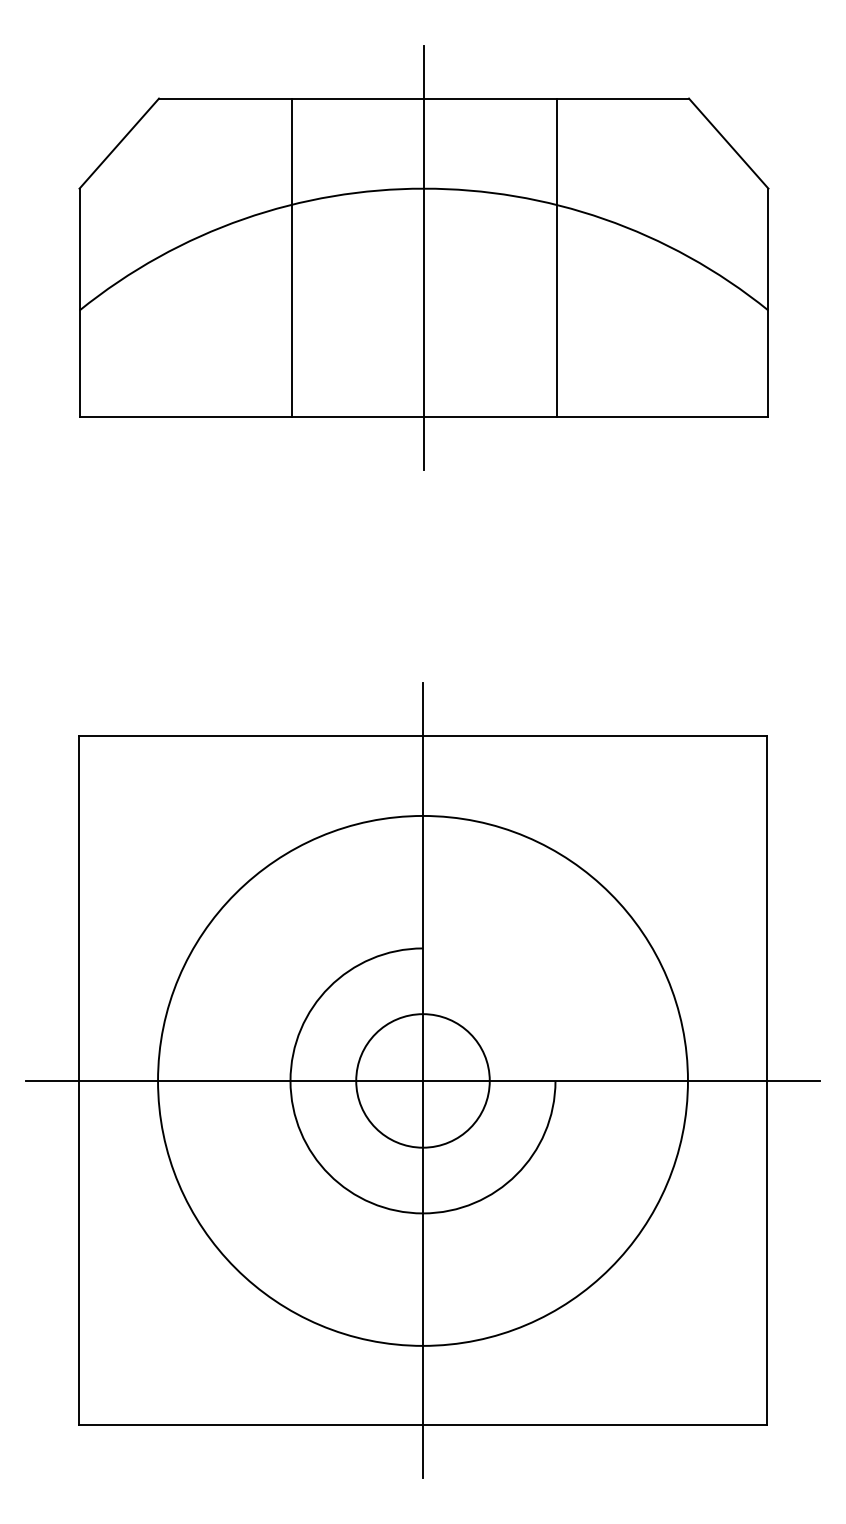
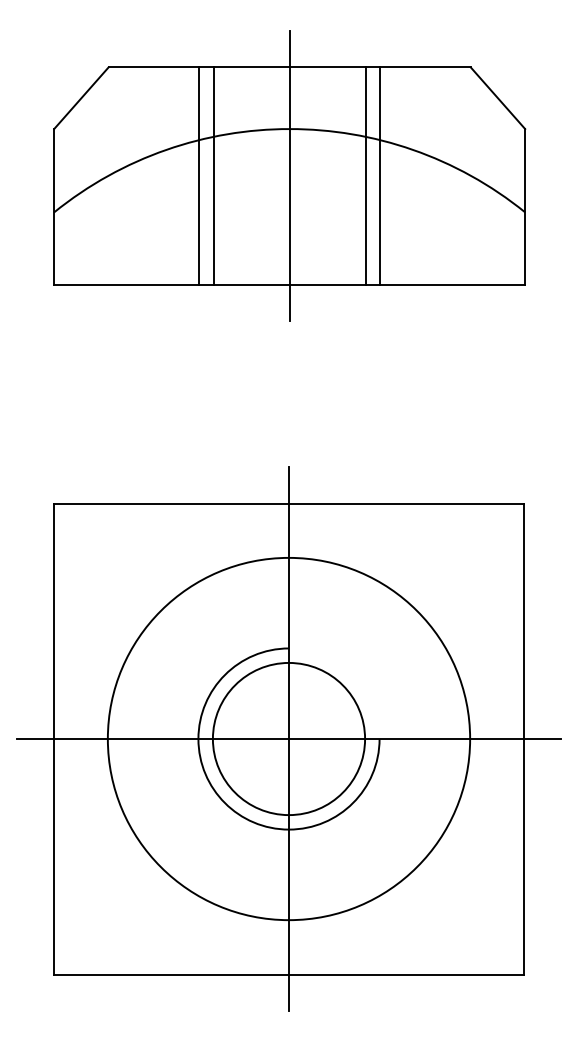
line: (312, 256) -> (213, 175), added
line: (534, 256) -> (365, 175), added
circle: (422, 1080) -> (288, 738), size x1.67

